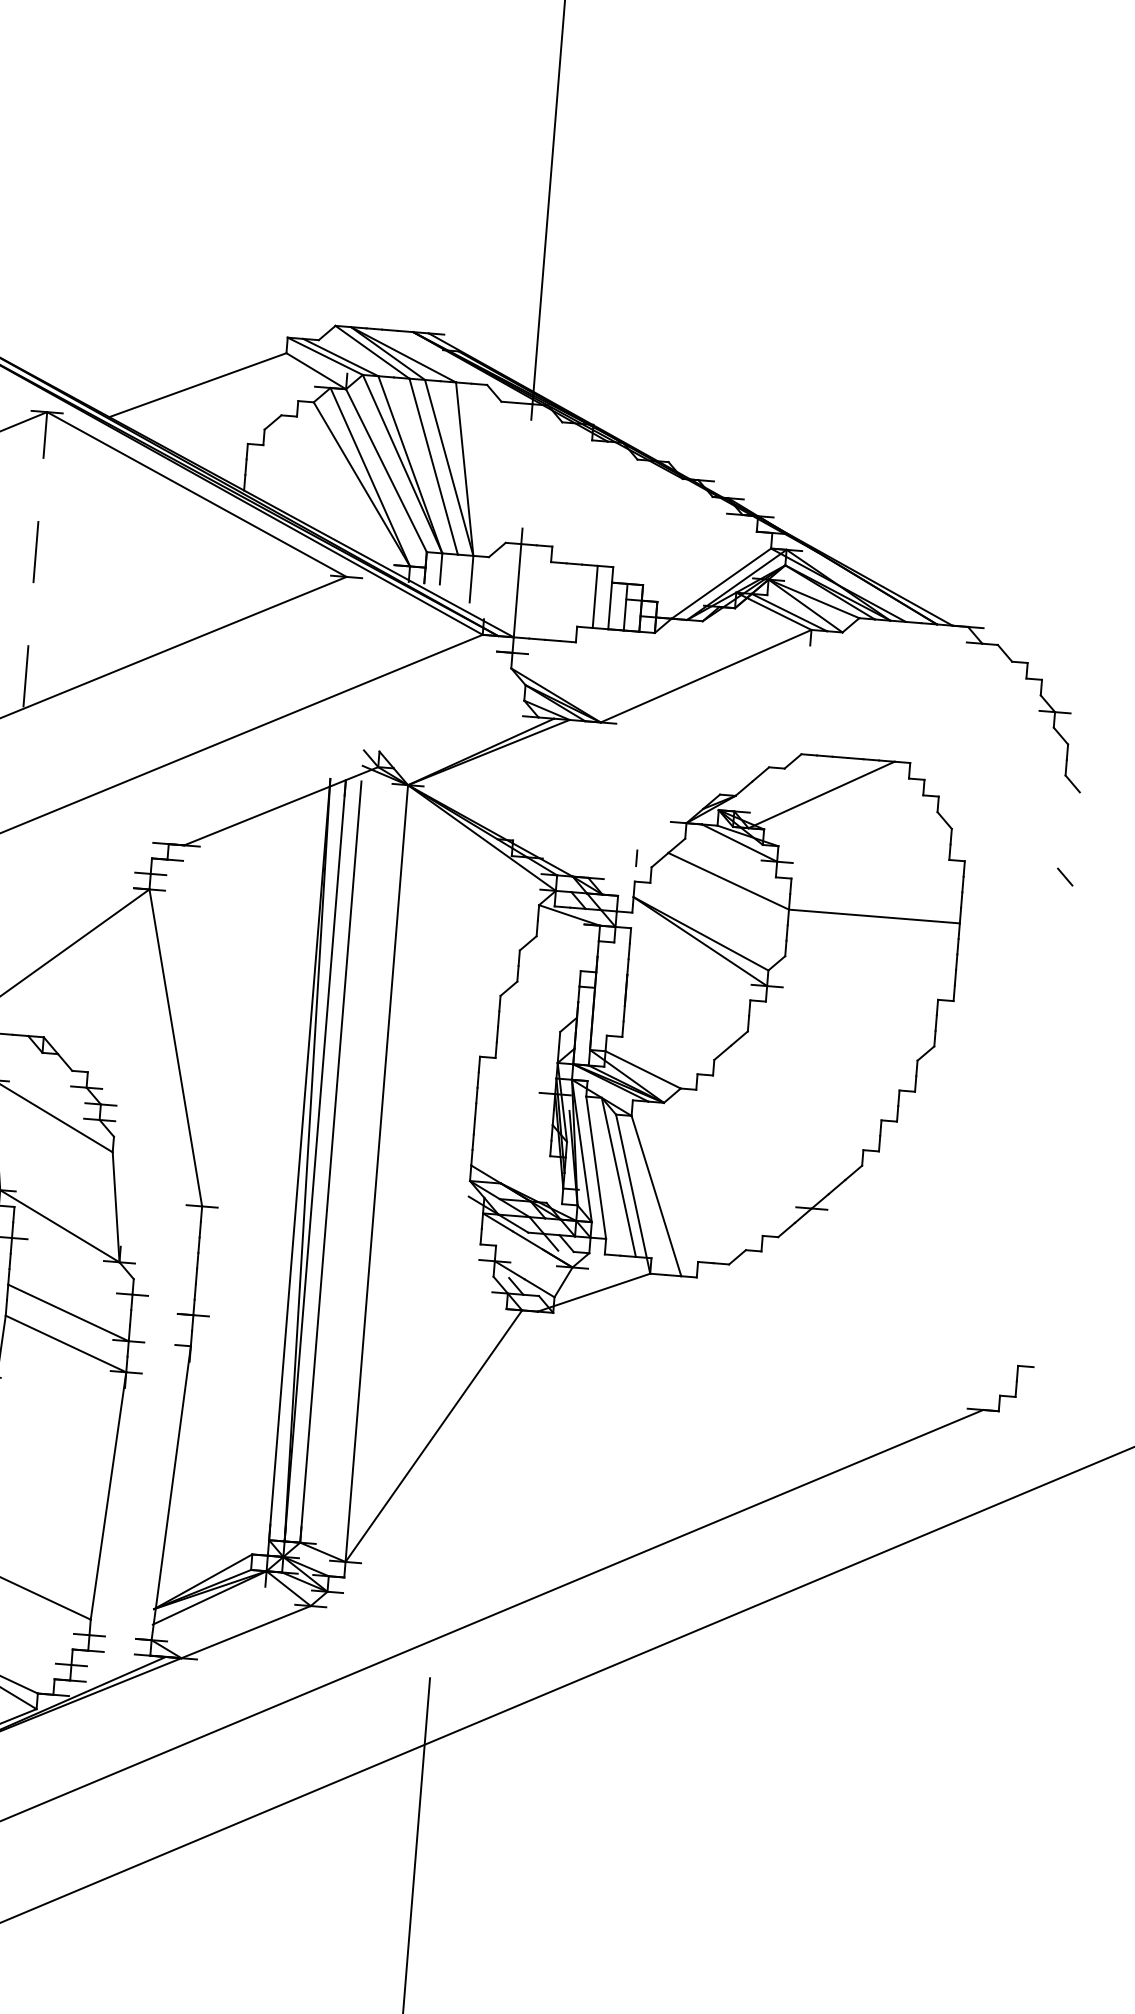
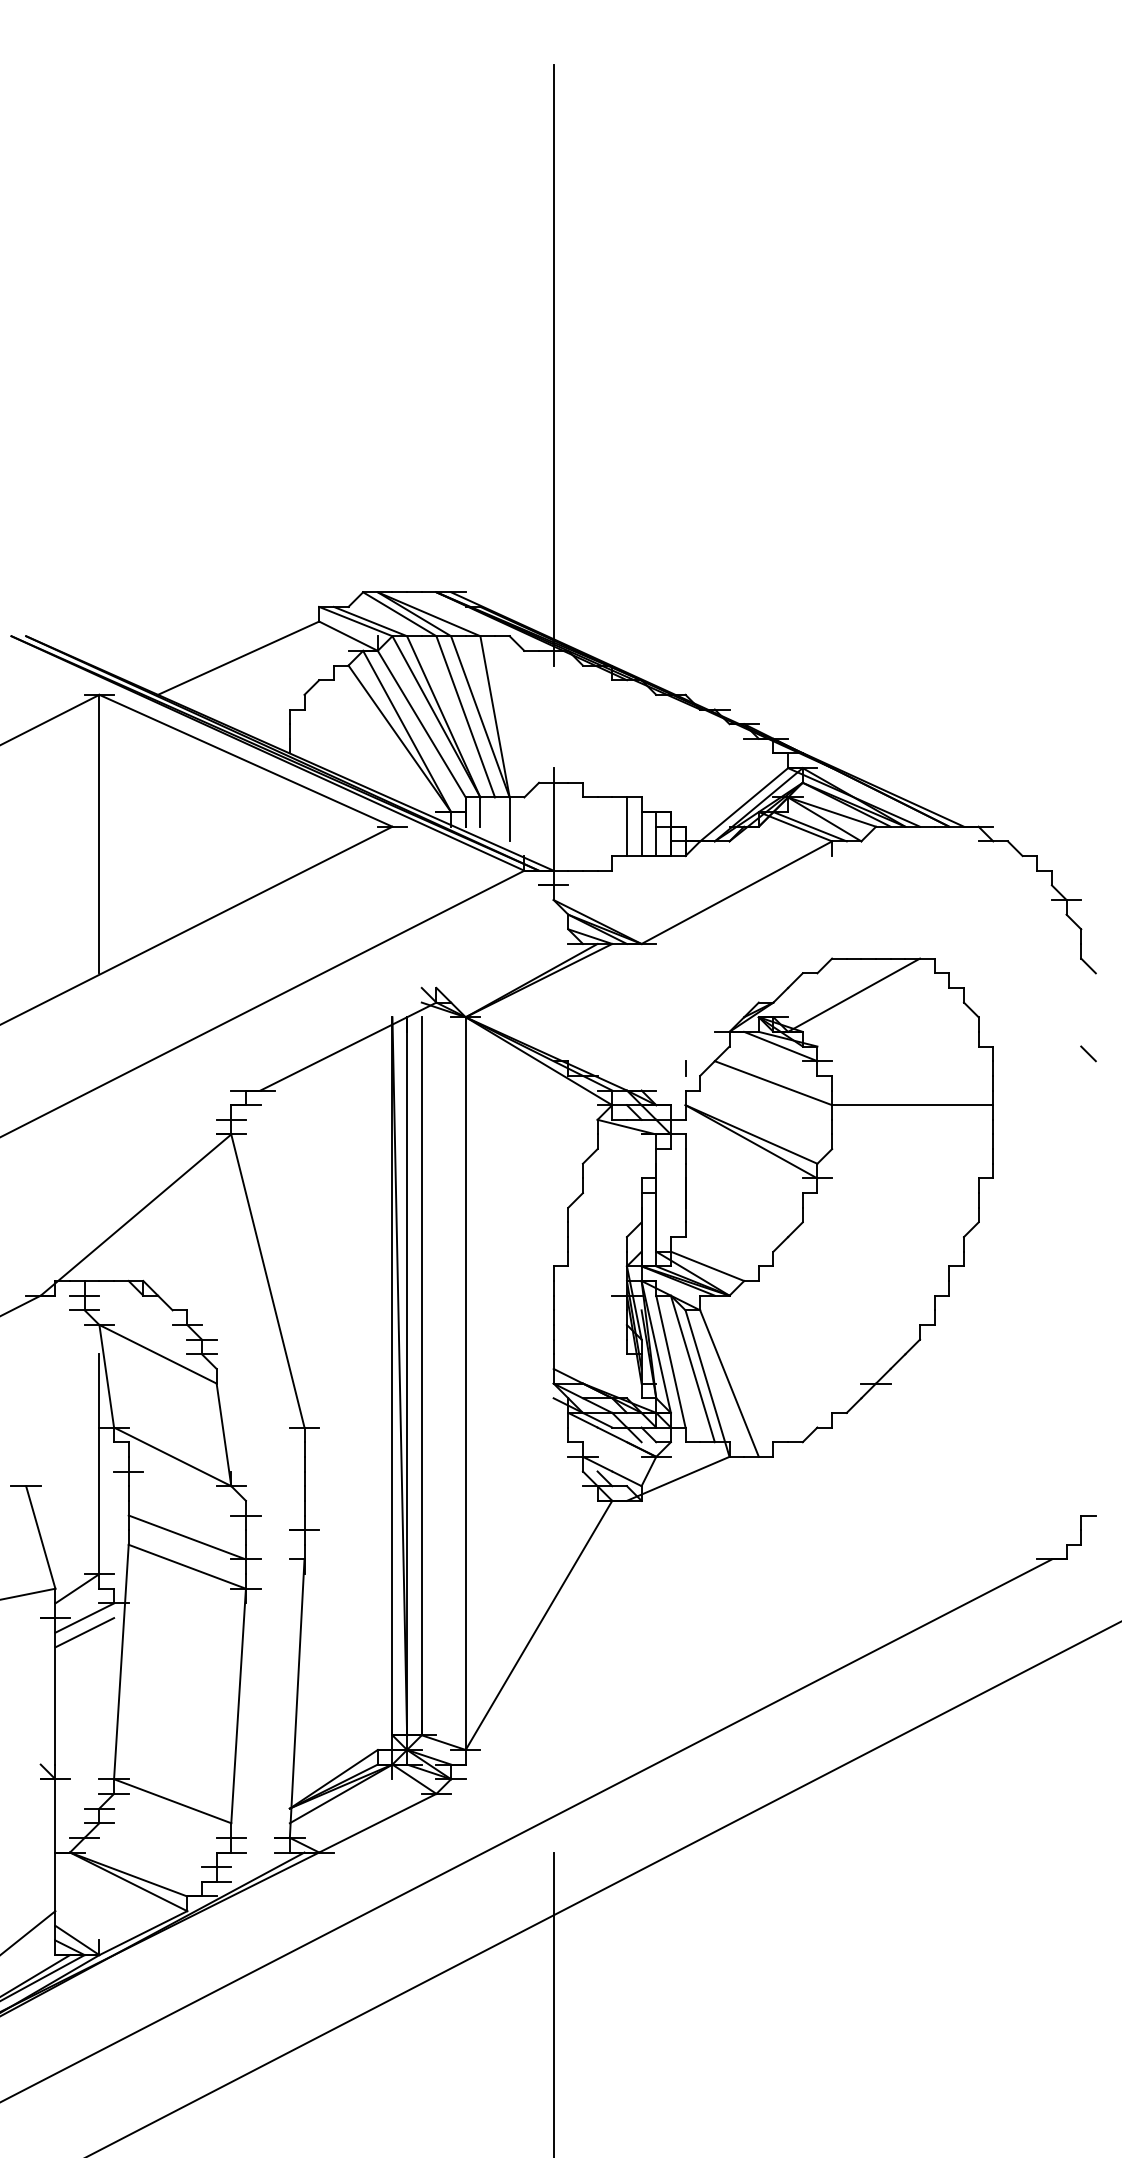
line: (35, 559) -> (99, 833), dashed -> solid

